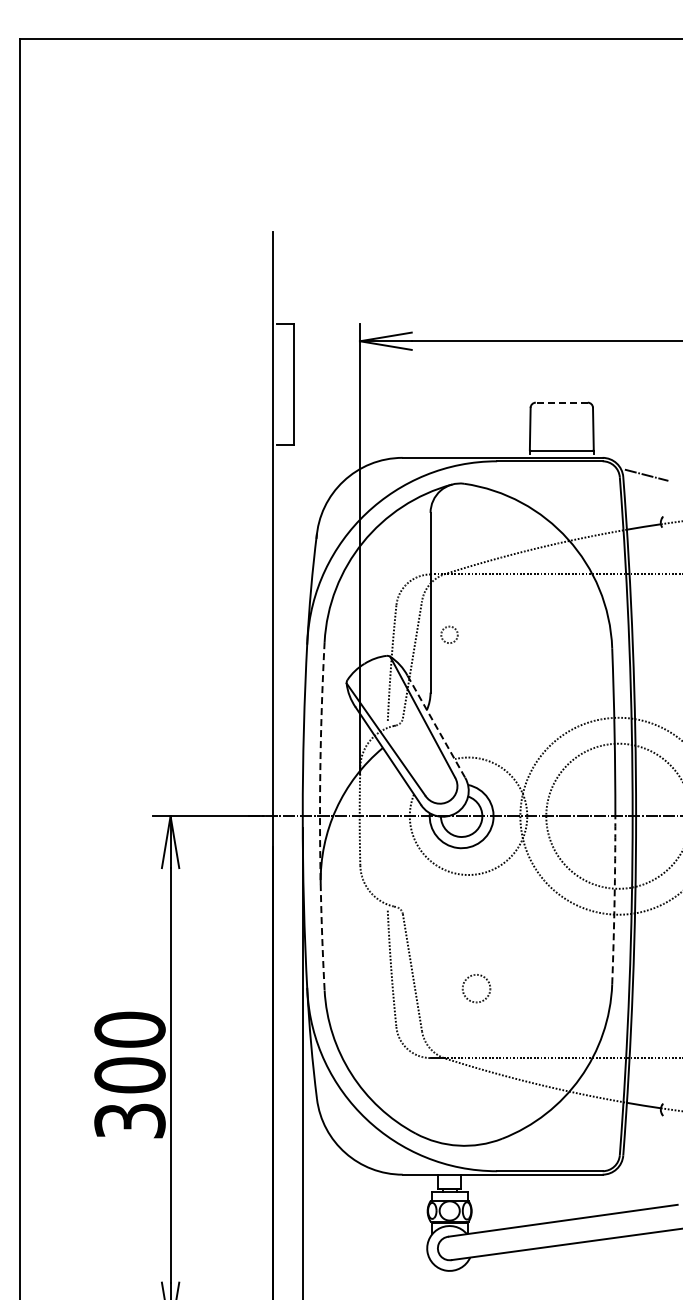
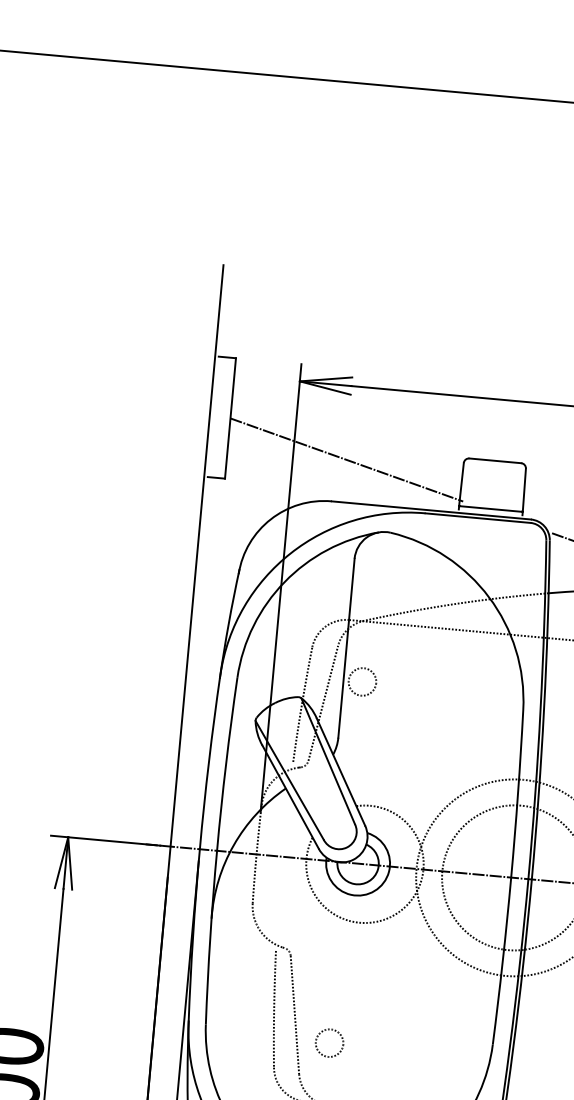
line: (561, 402) -> (495, 460), dashed -> solid
line: (413, 415) -> (346, 460), added
circle: (449, 634) -> (362, 681), size x1.67
line: (436, 726) -> (341, 771), dashed -> solid
arc: (320, 816) -> (217, 851), dashed -> solid
arc: (614, 900) -> (502, 961), dashed -> solid
circle: (476, 988) -> (329, 1043), moved

